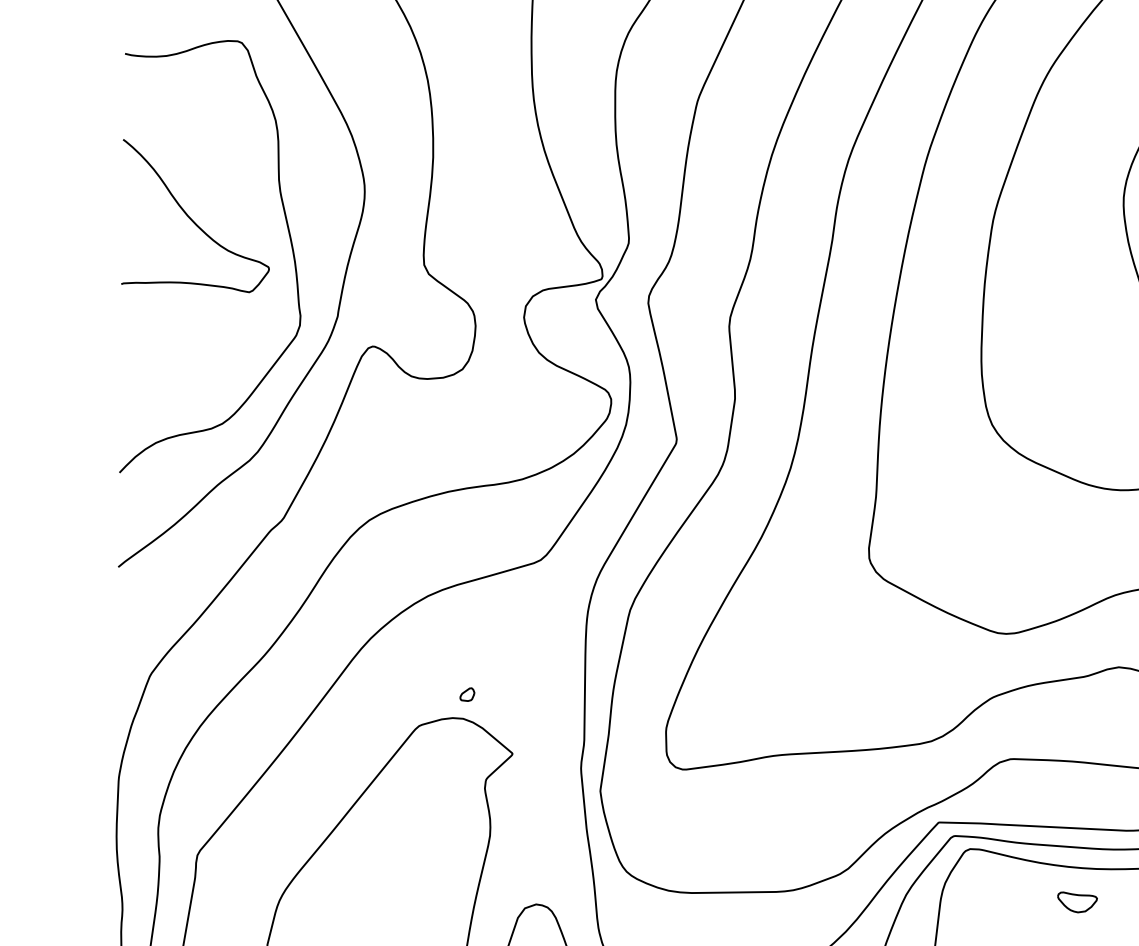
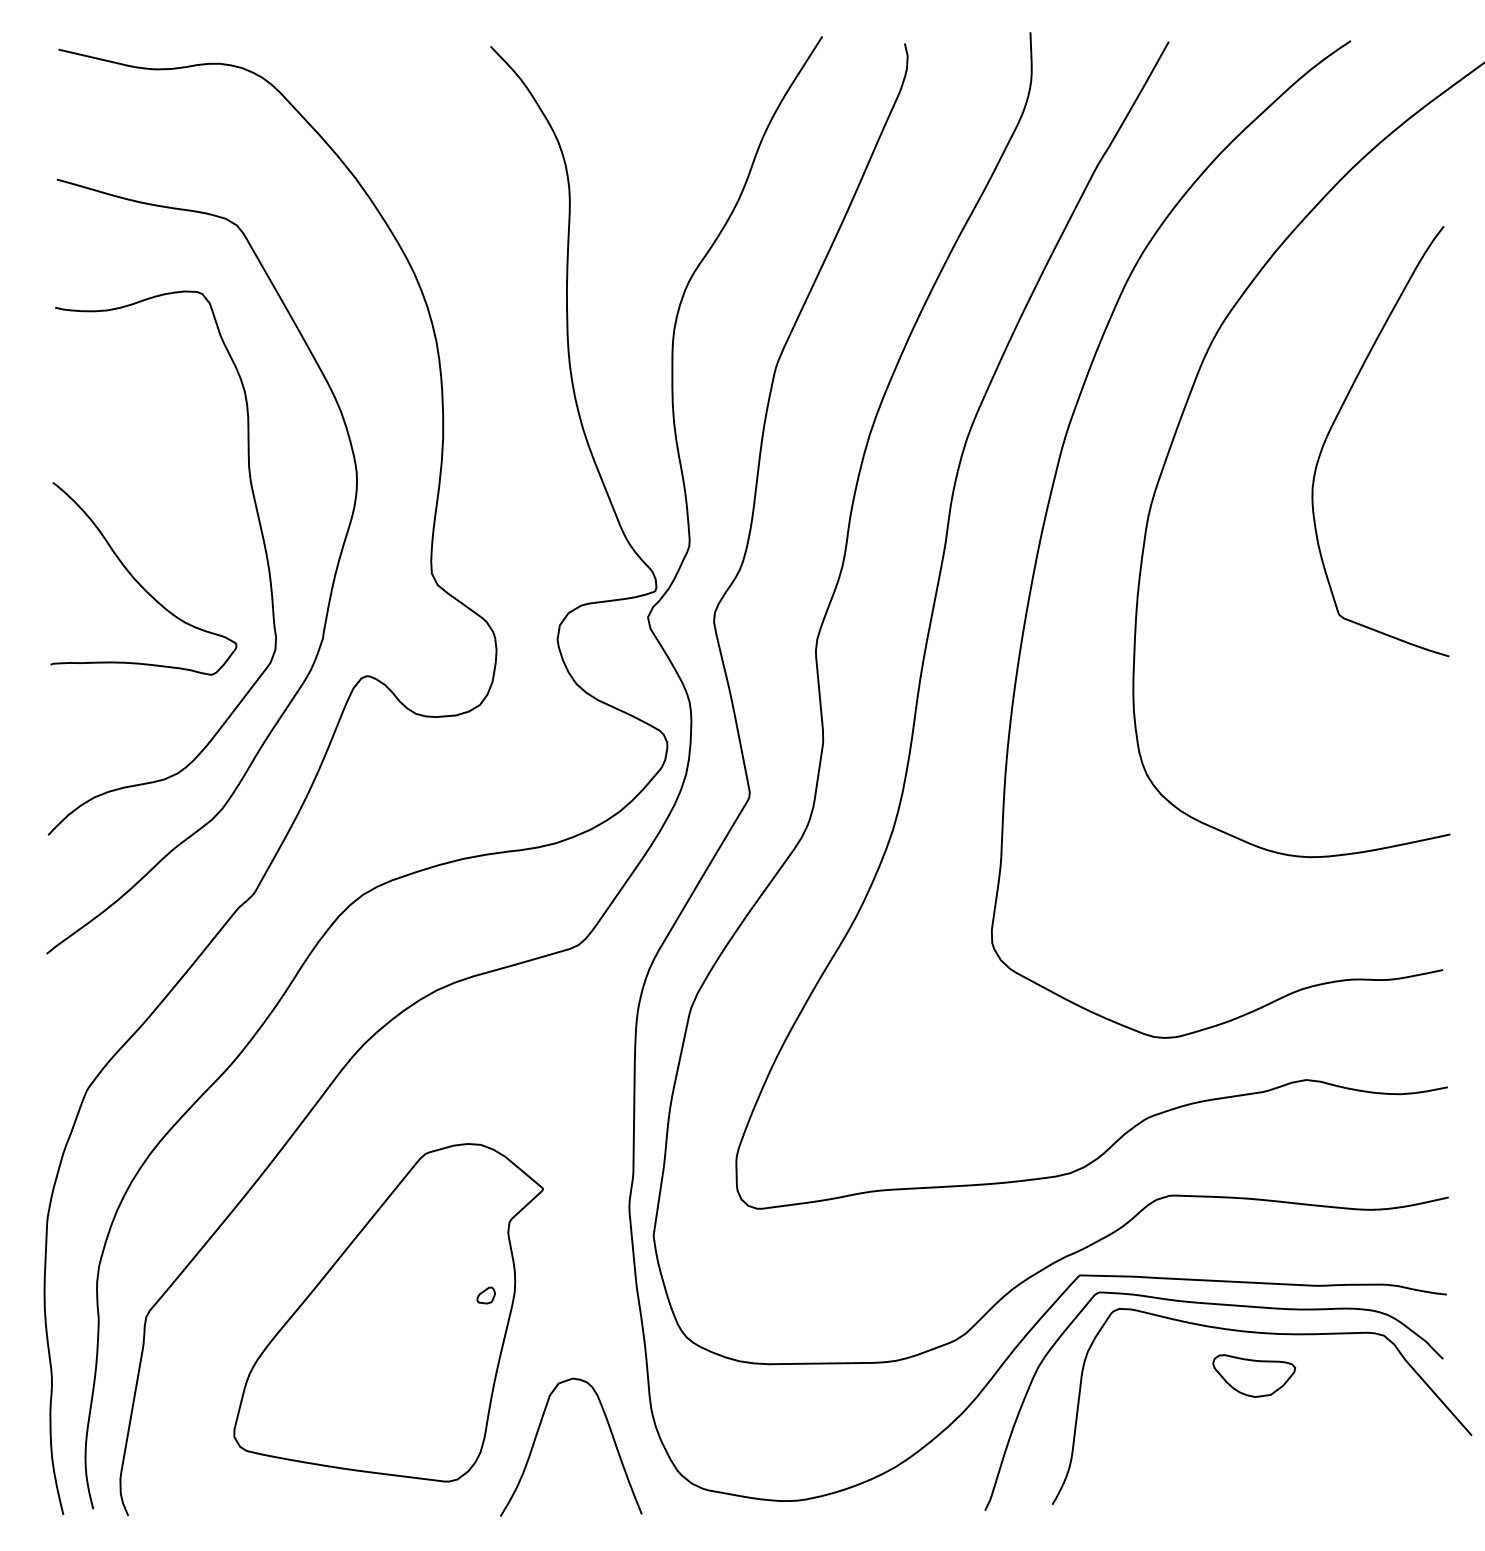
curve: (192, 218) -> (139, 582), moved
part: (466, 694) -> (485, 1295), moved
part: (1077, 901) -> (1254, 1375), size x1.67

